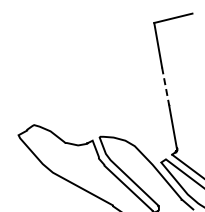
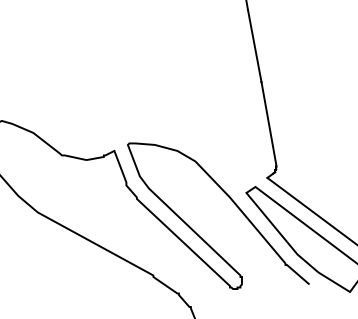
line: (165, 86) -> (254, 46), dashed -> solid

